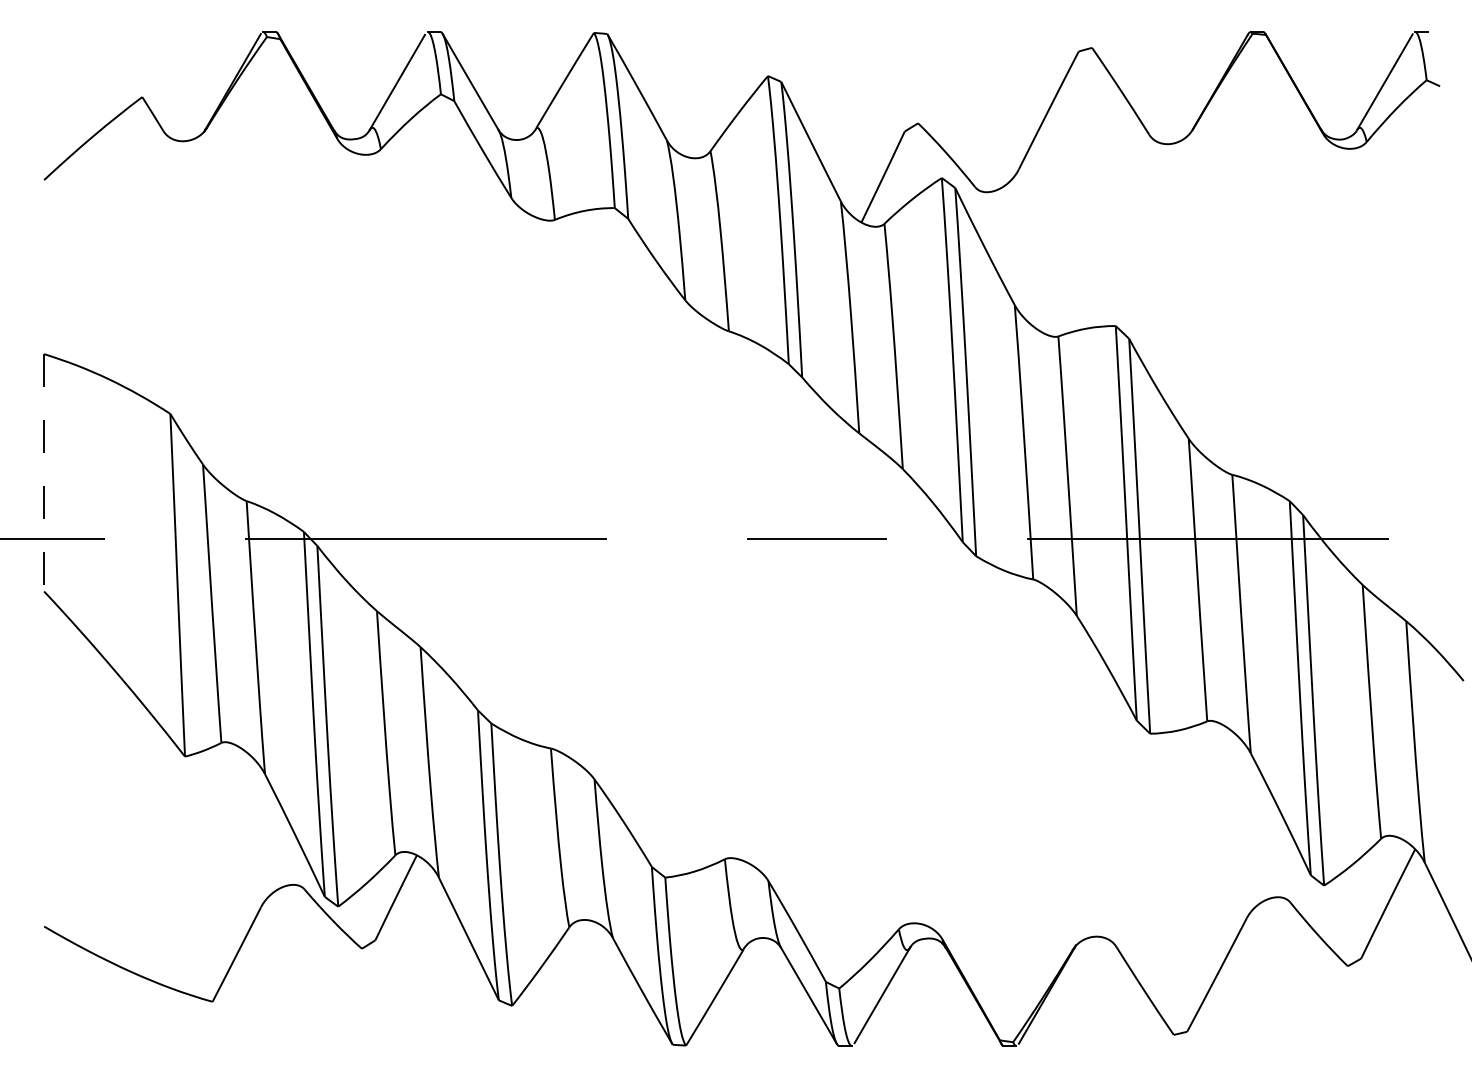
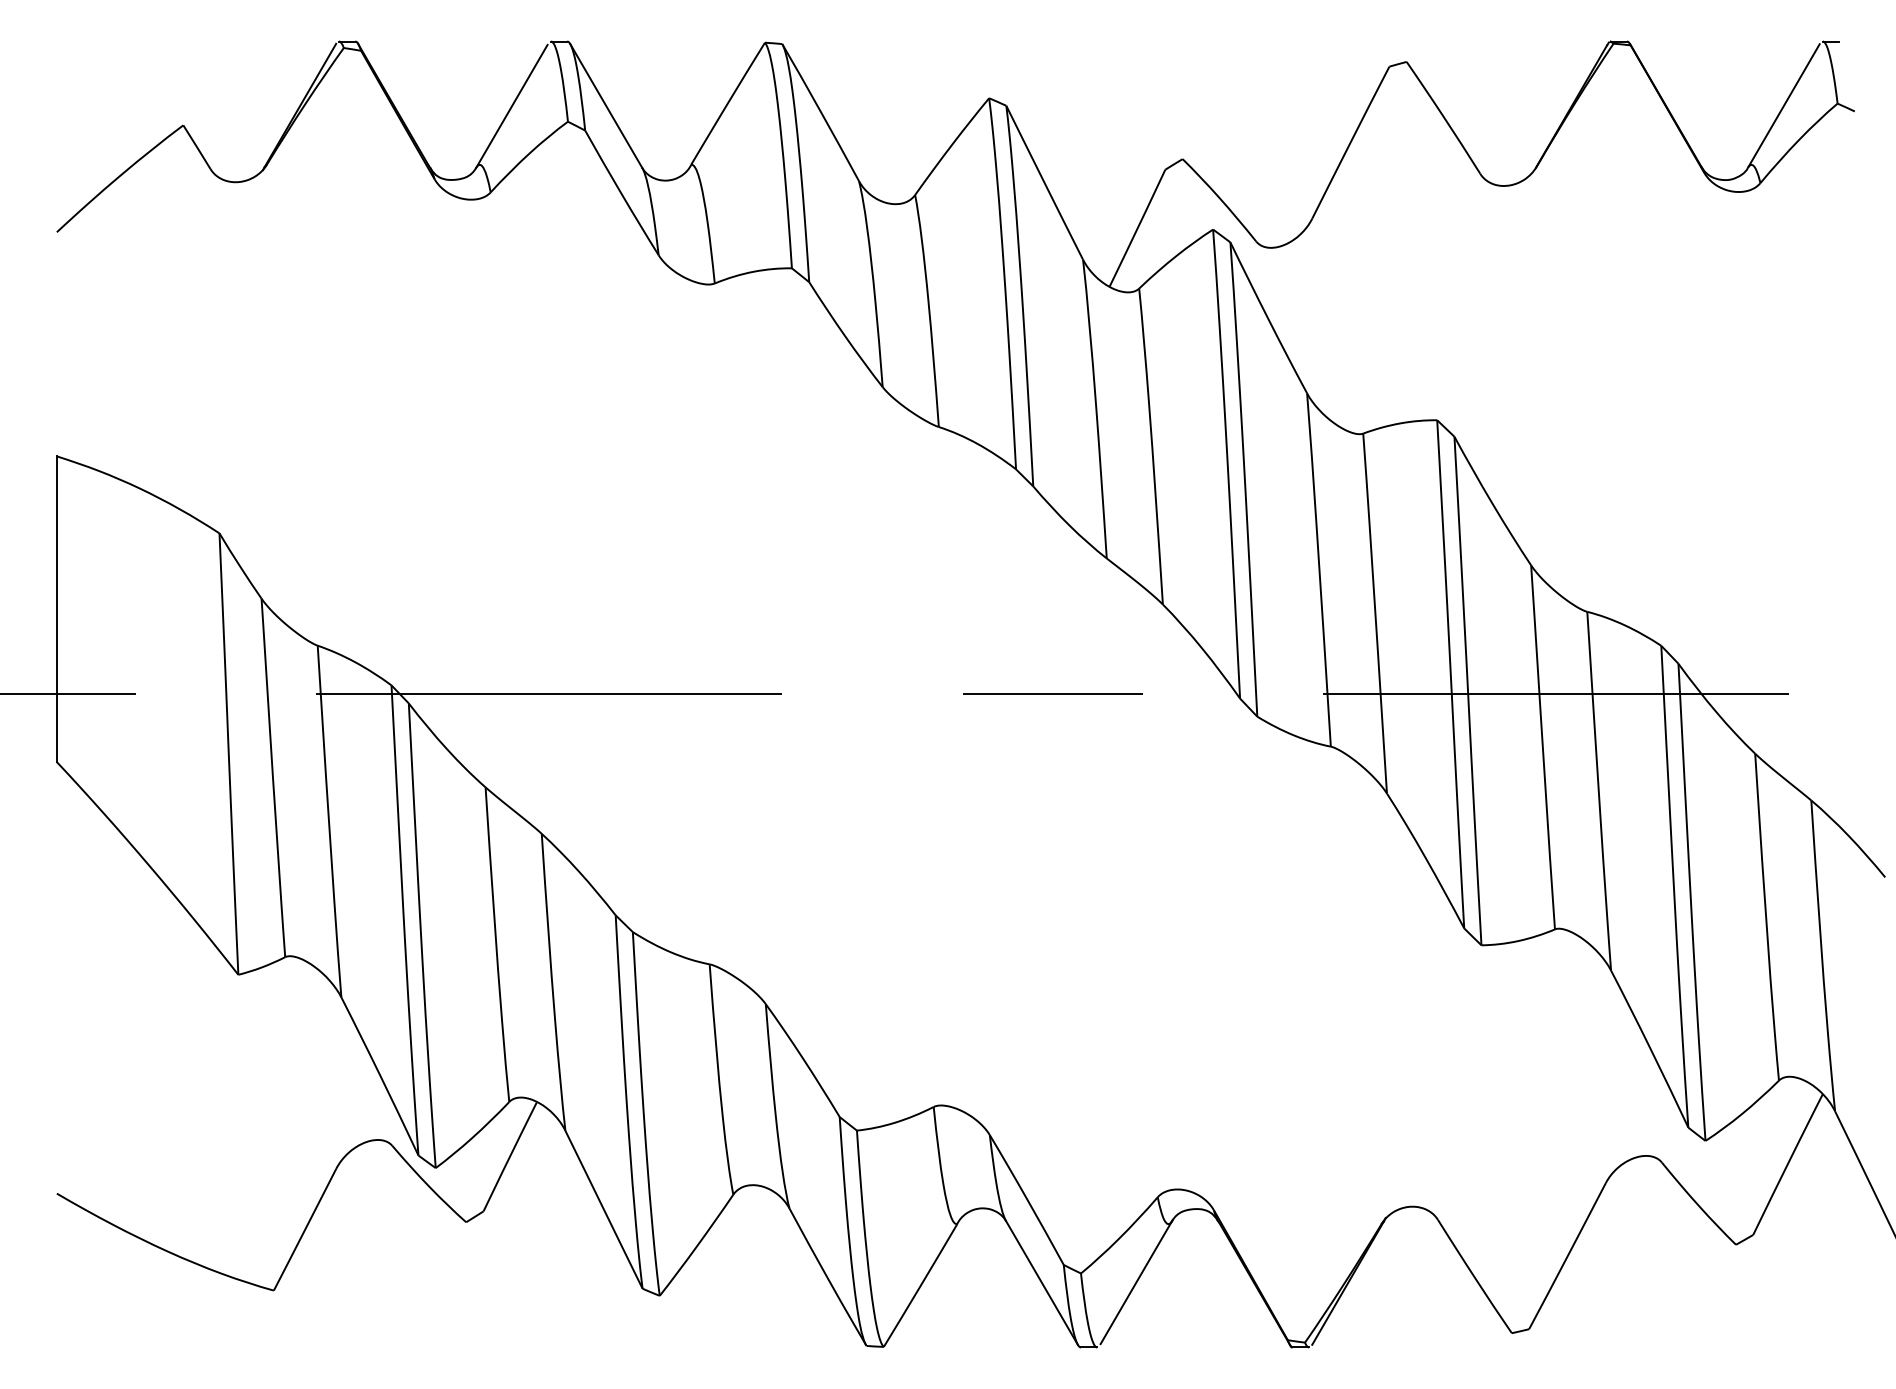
line: (43, 473) -> (56, 609), dashed -> solid

